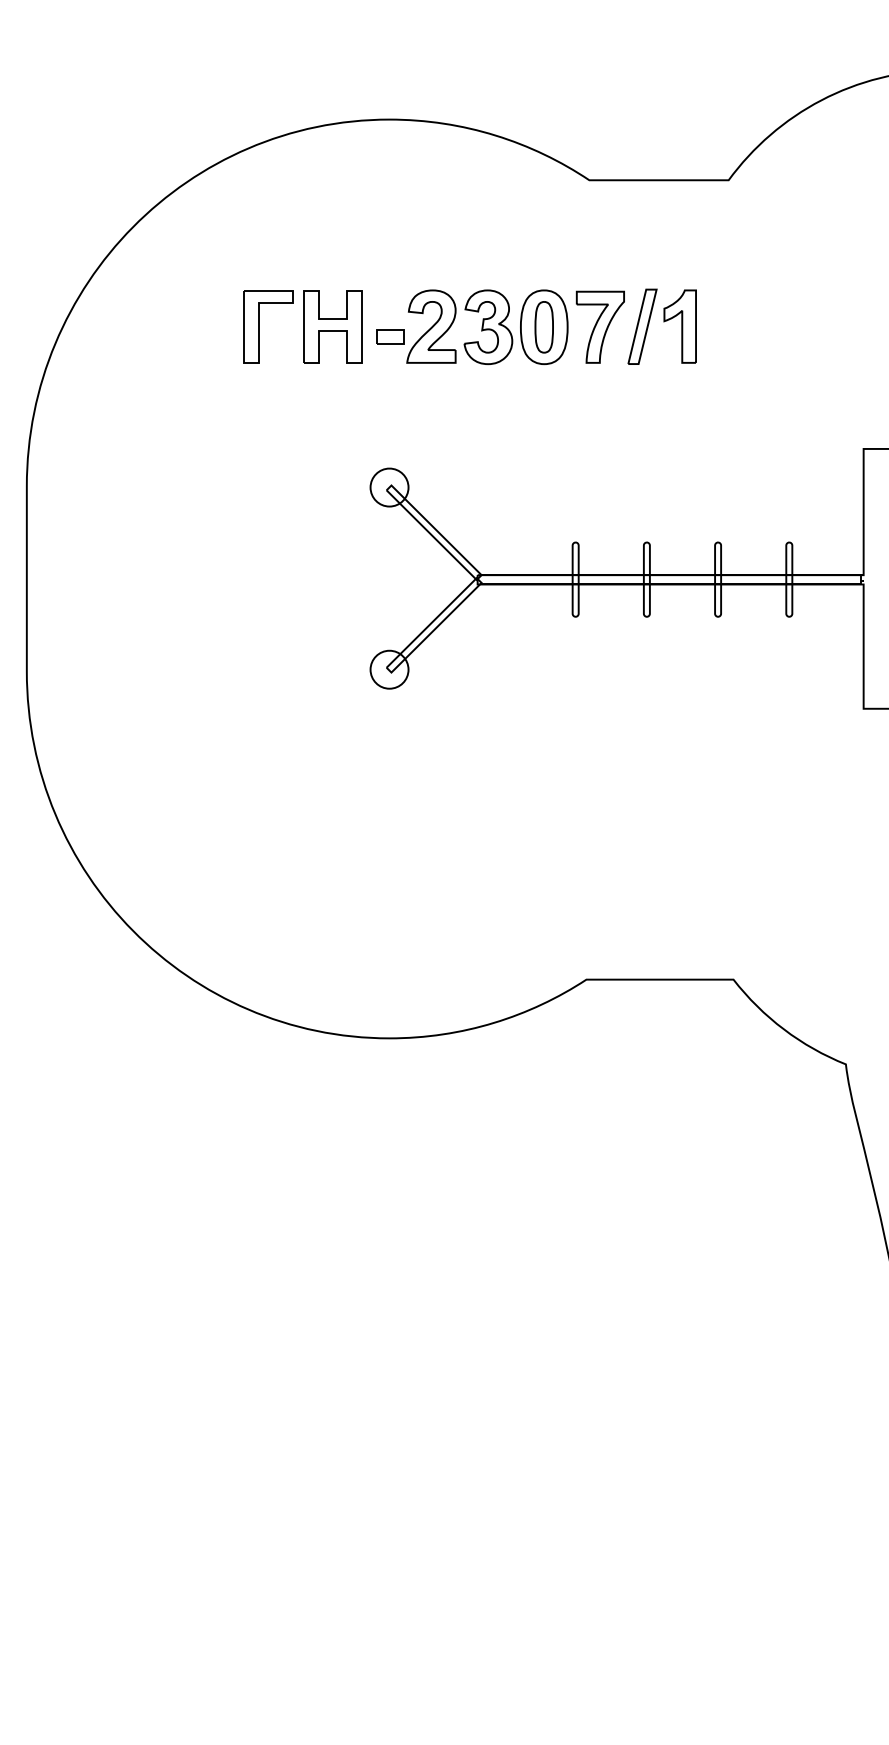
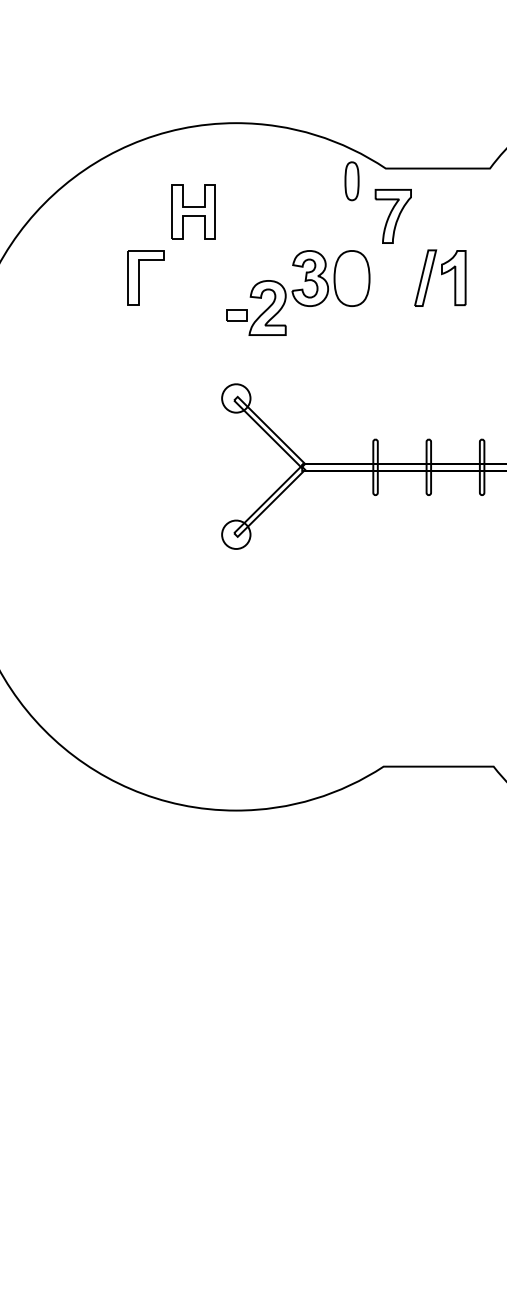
part: (332, 326) -> (193, 212), moved
part: (599, 326) -> (392, 215), moved
part: (543, 327) -> (351, 181), moved
part: (424, 333) -> (262, 313), moved

